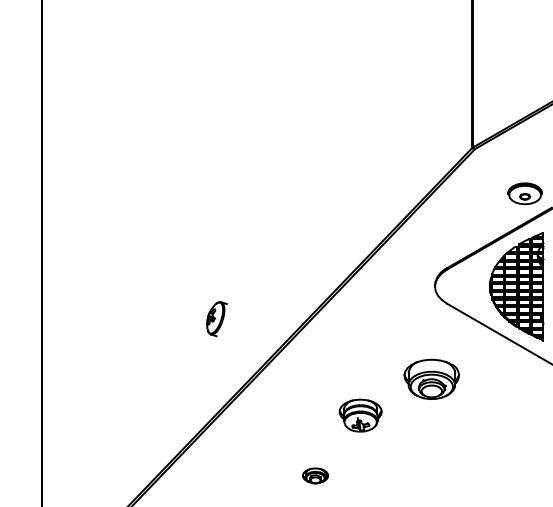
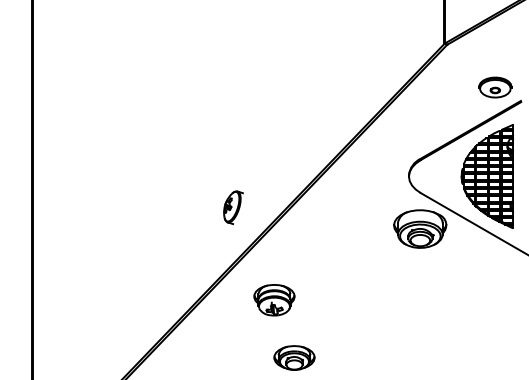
part: (216, 319) -> (233, 208), moved
part: (431, 378) -> (420, 228), moved
part: (360, 415) -> (274, 300), moved
part: (315, 475) -> (294, 357), size x1.67

